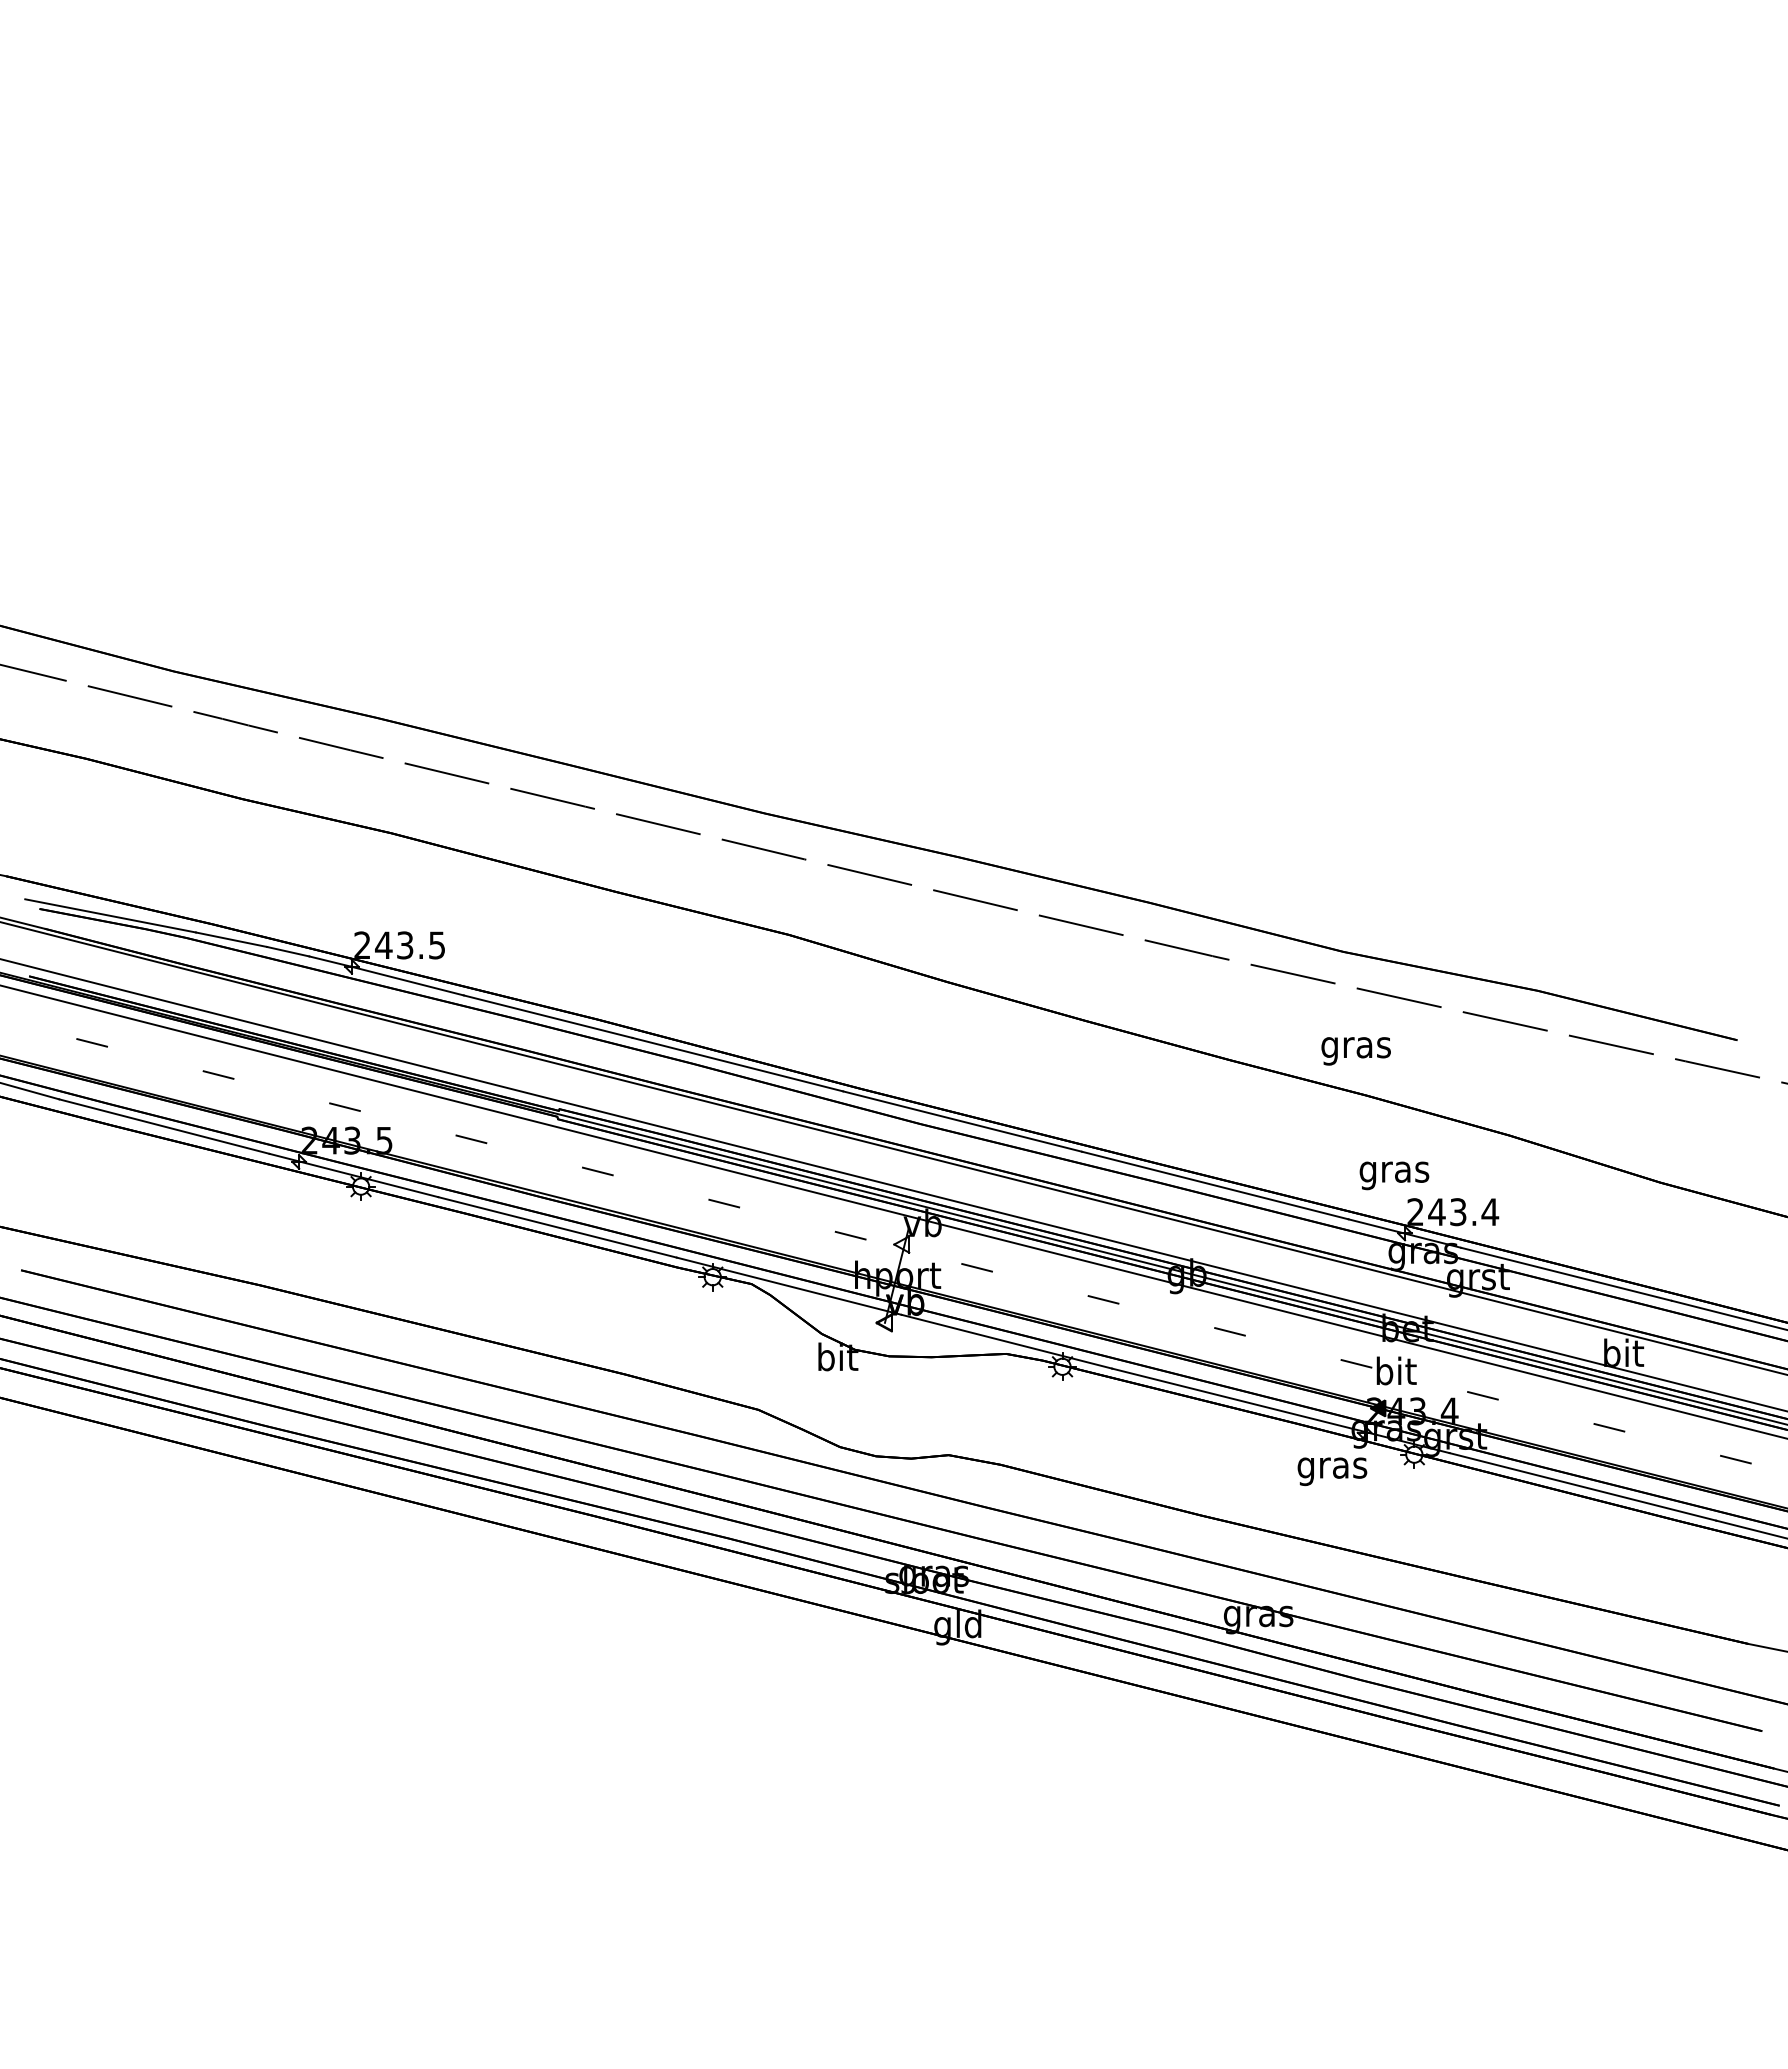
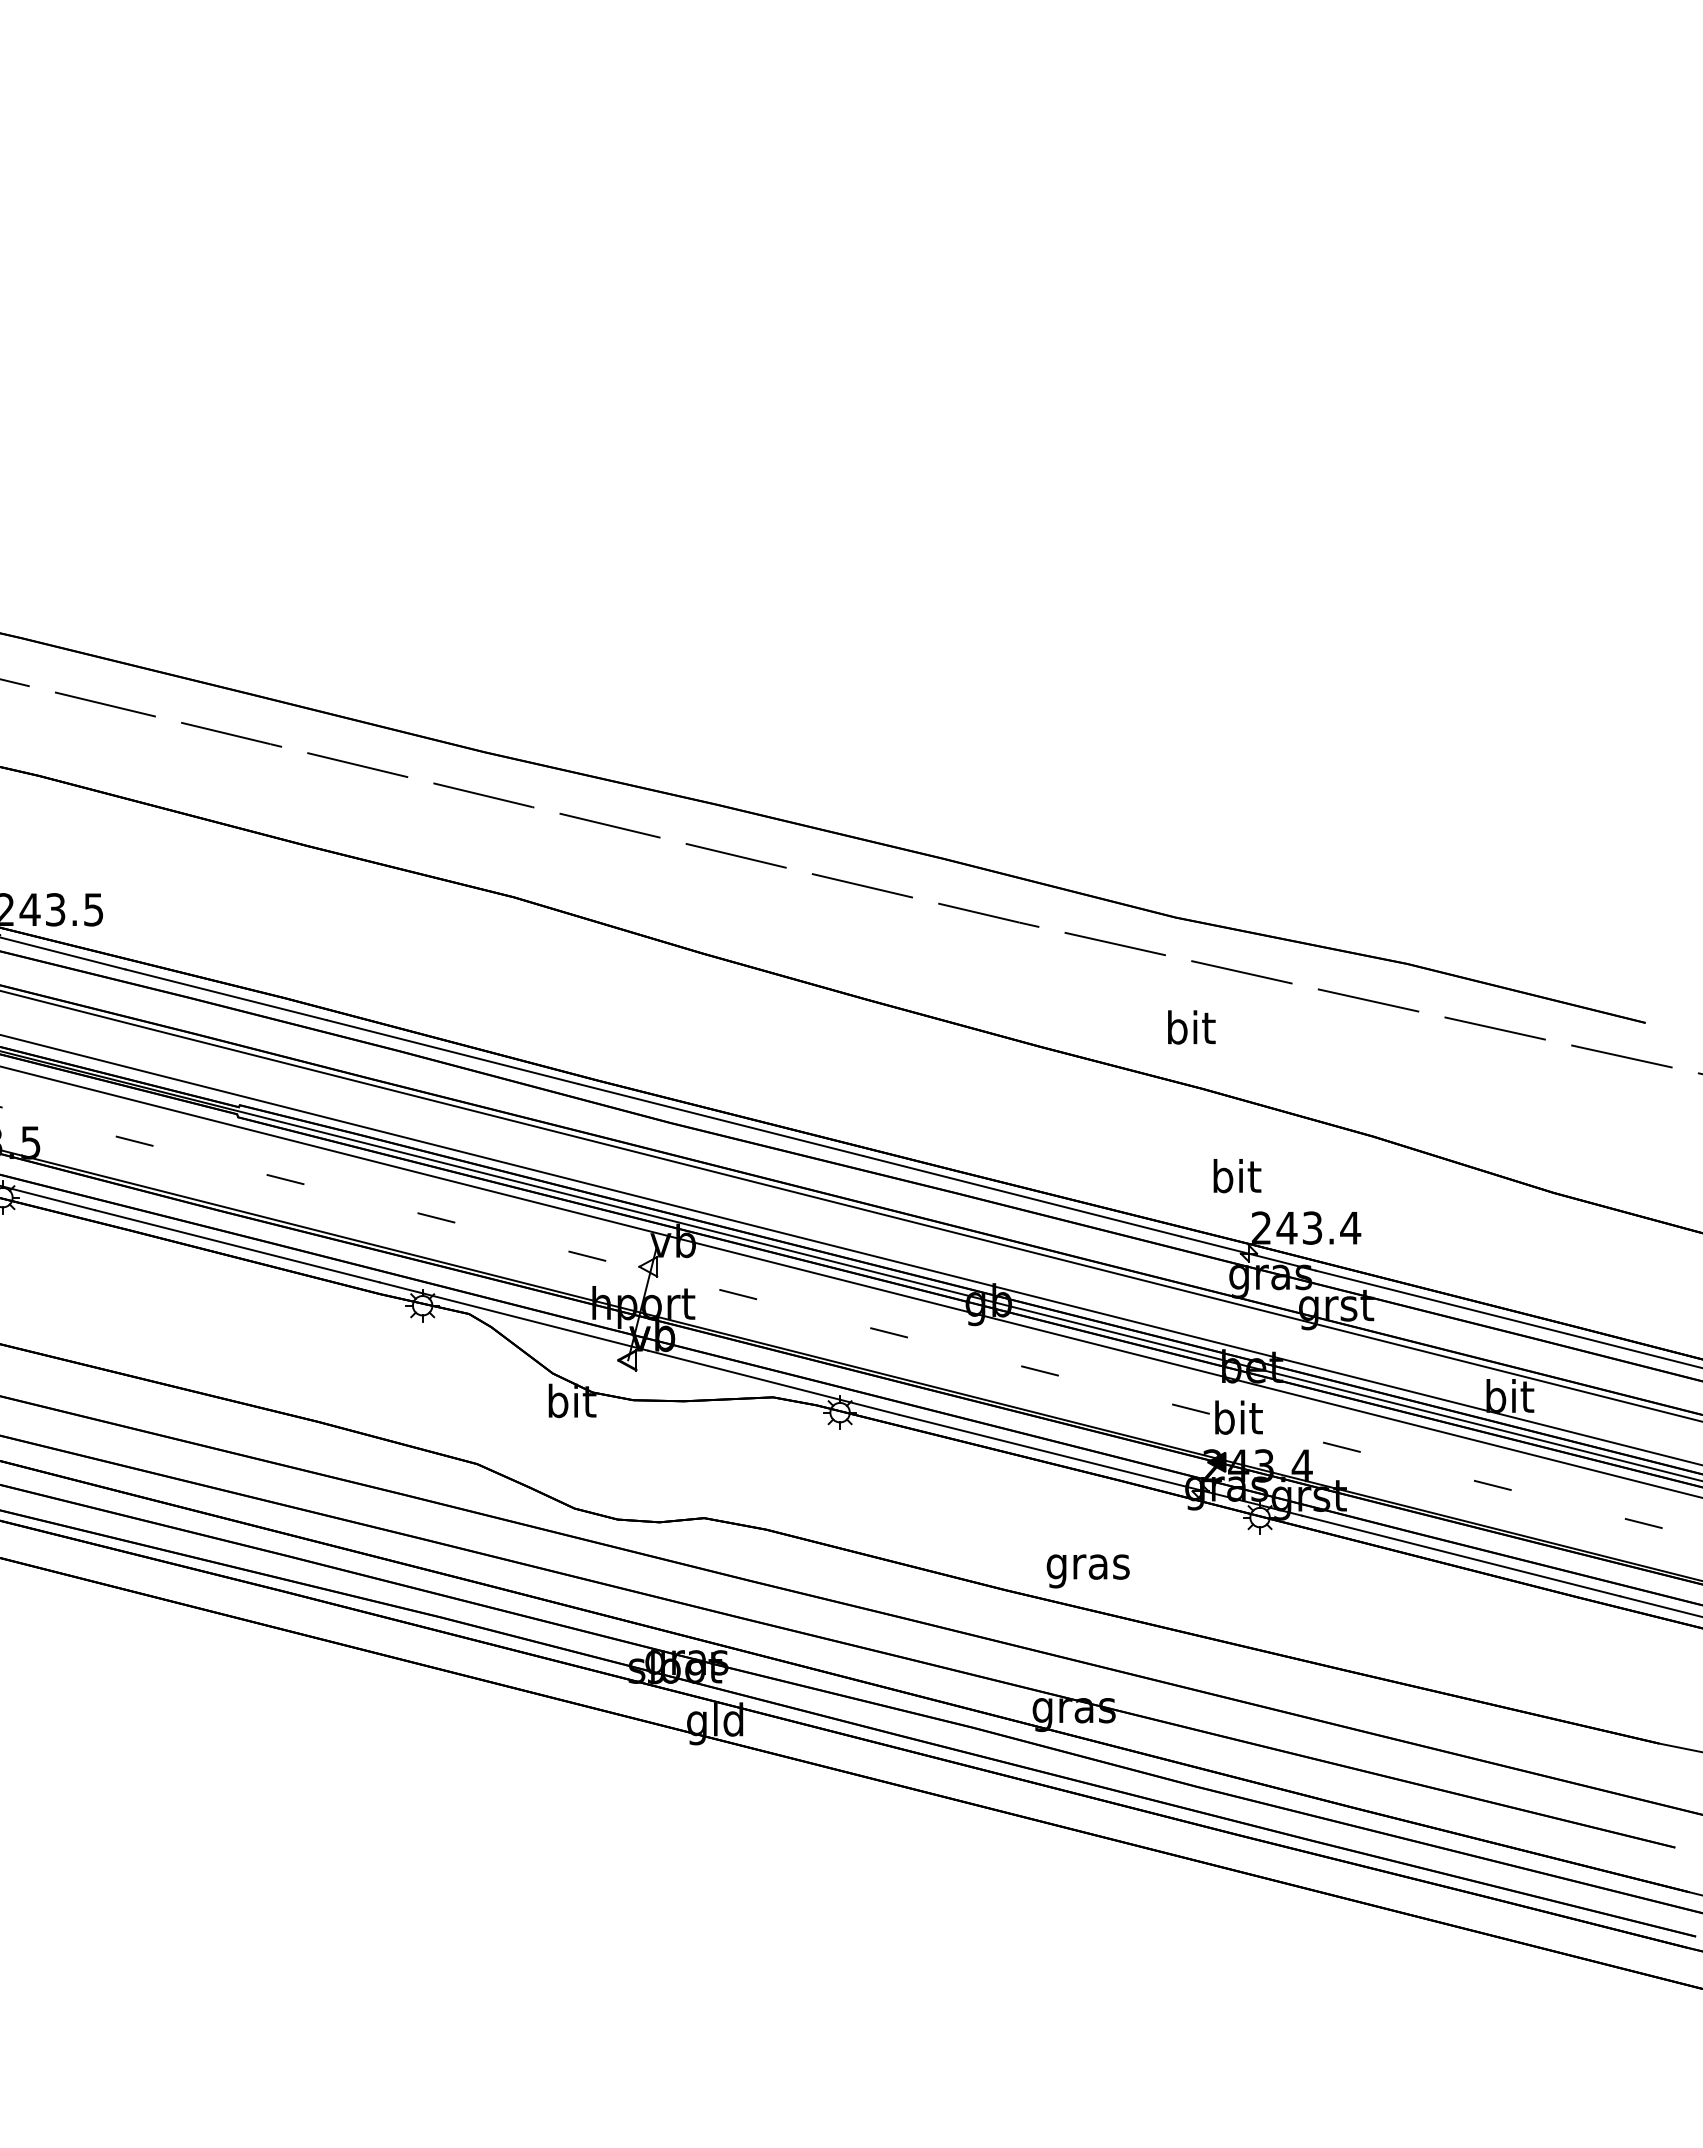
text: (1355, 1047) -> (1189, 1031), gras -> bit
text: (1394, 1172) -> (1236, 1180), gras -> bit
text: (1332, 1471) -> (1088, 1571), moved

